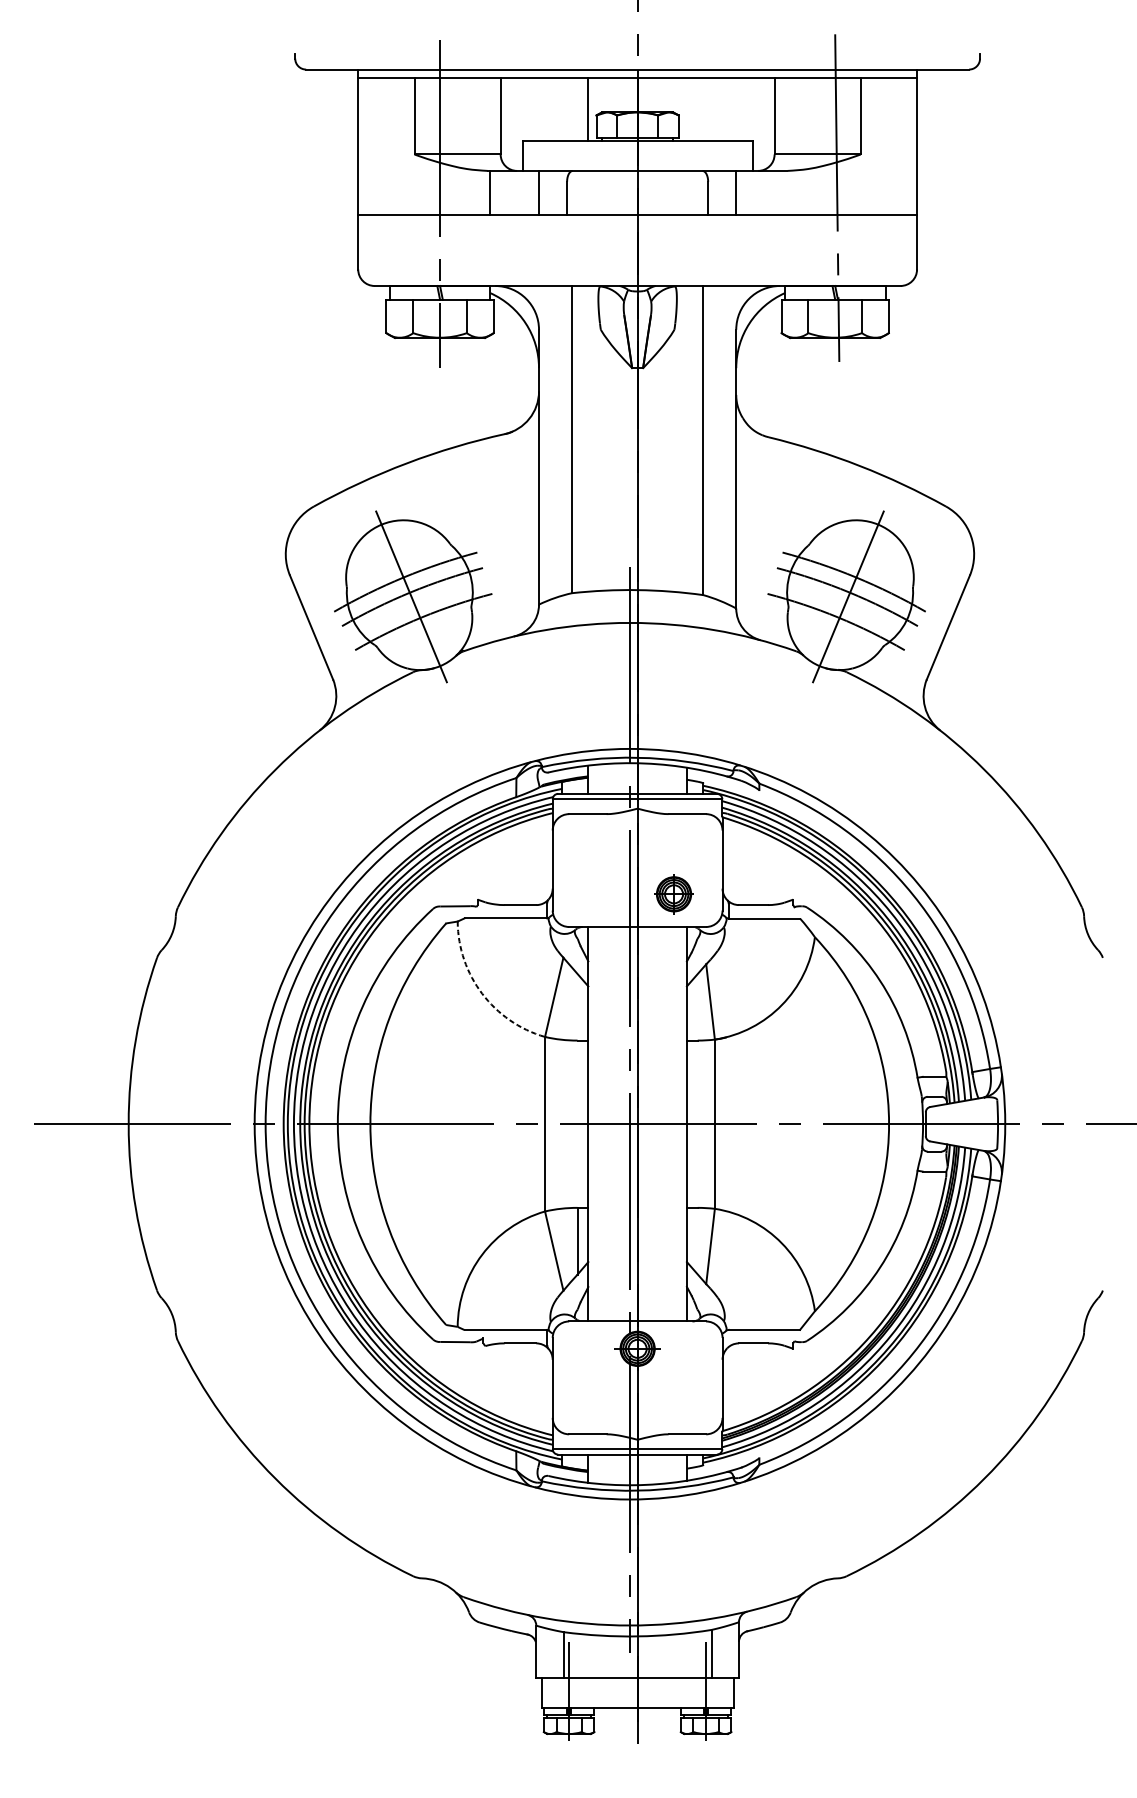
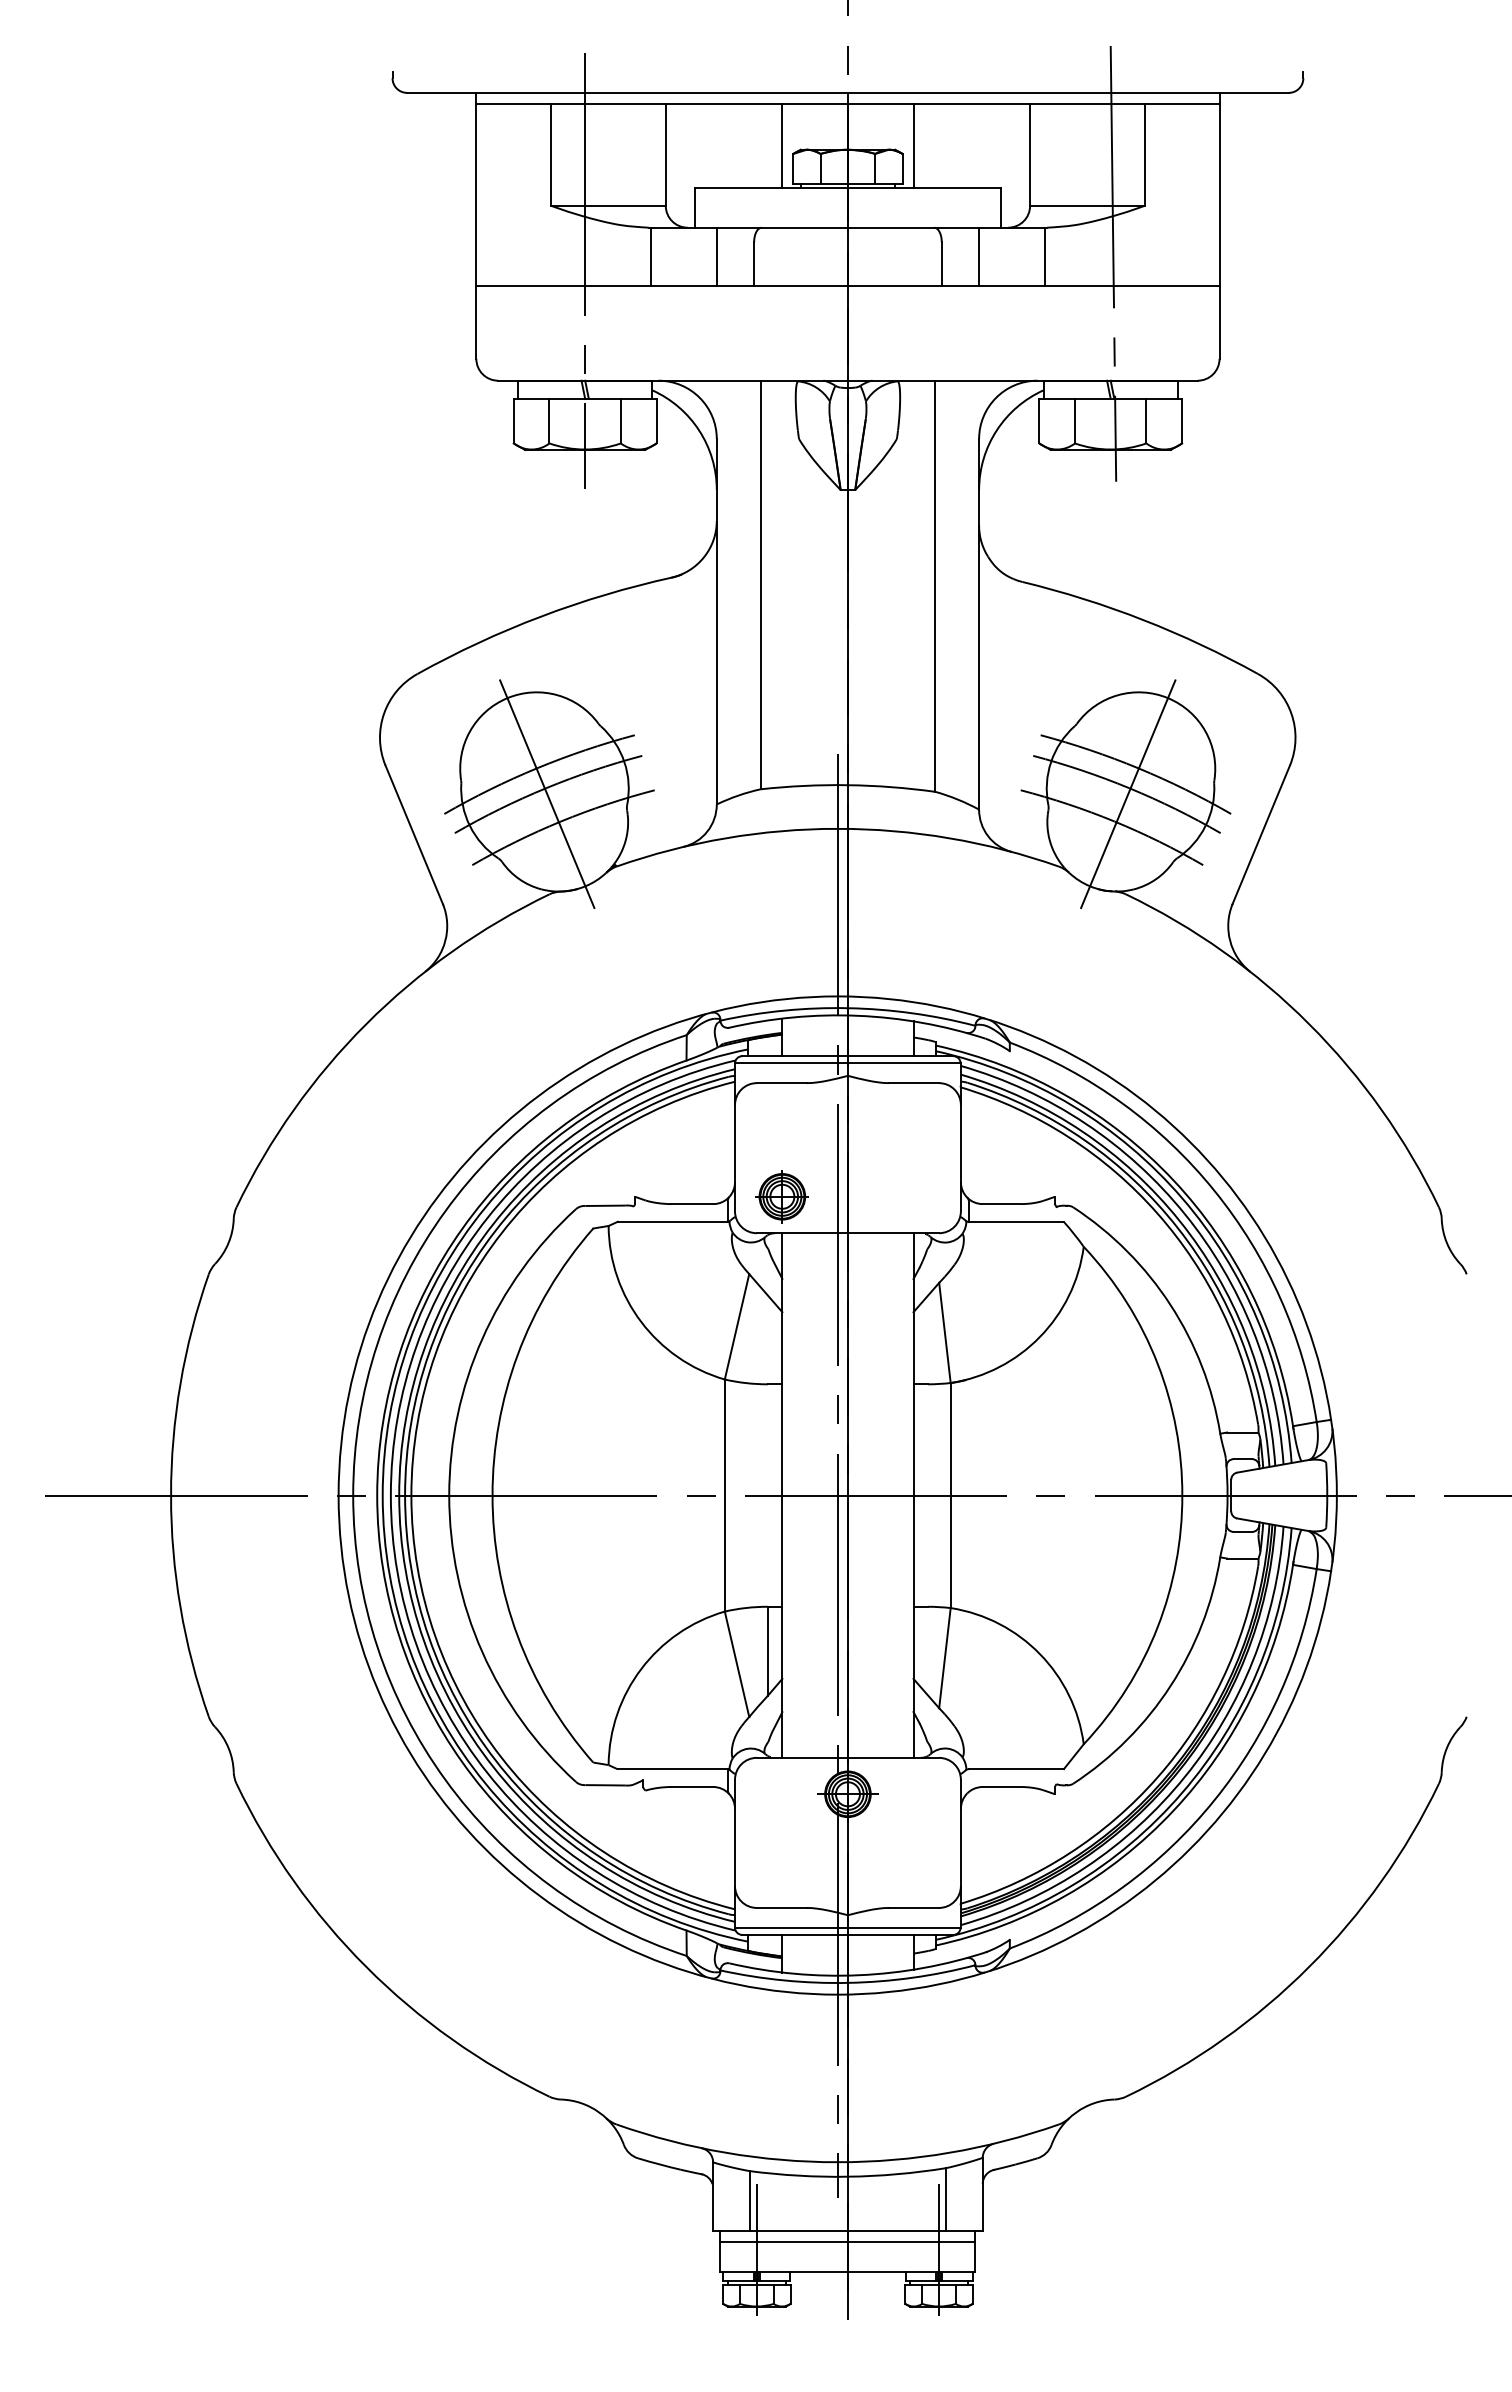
line: (686, 109) -> (913, 145), added
line: (785, 192) -> (1044, 256), added
part: (673, 894) -> (781, 1196), moved
arc: (482, 994) -> (641, 1322), dashed -> solid
line: (637, 1685) -> (847, 2242), added

